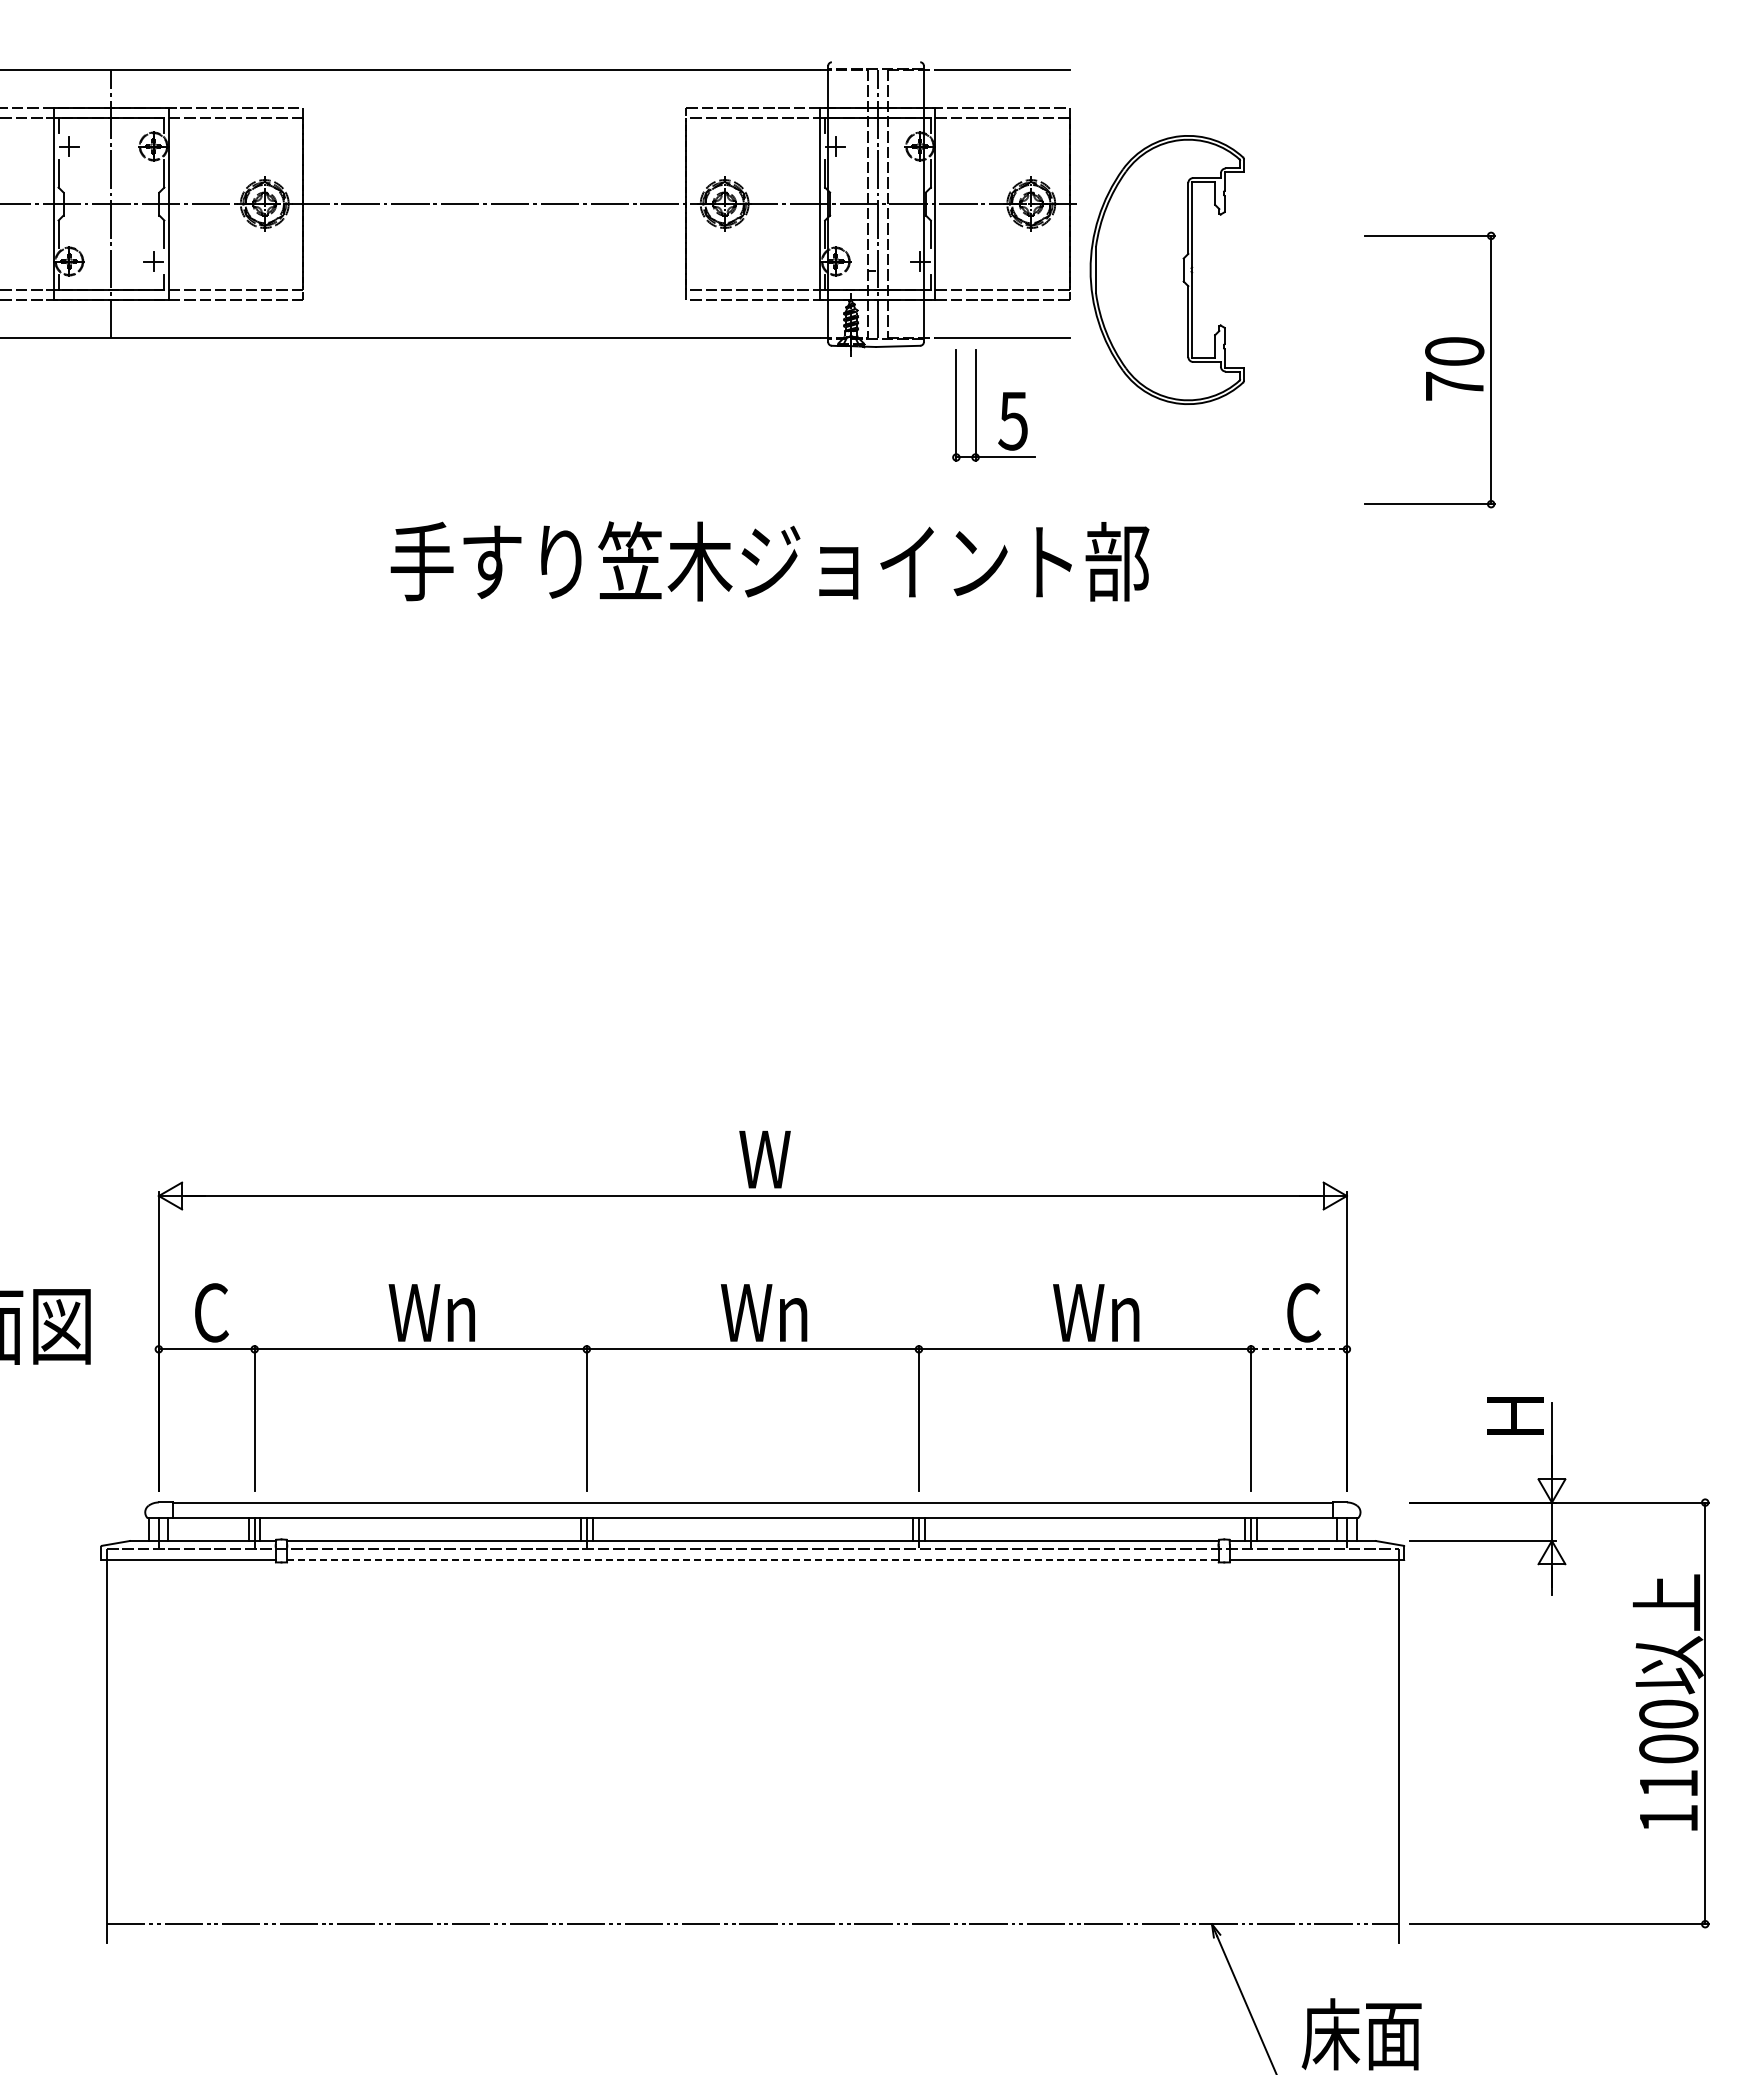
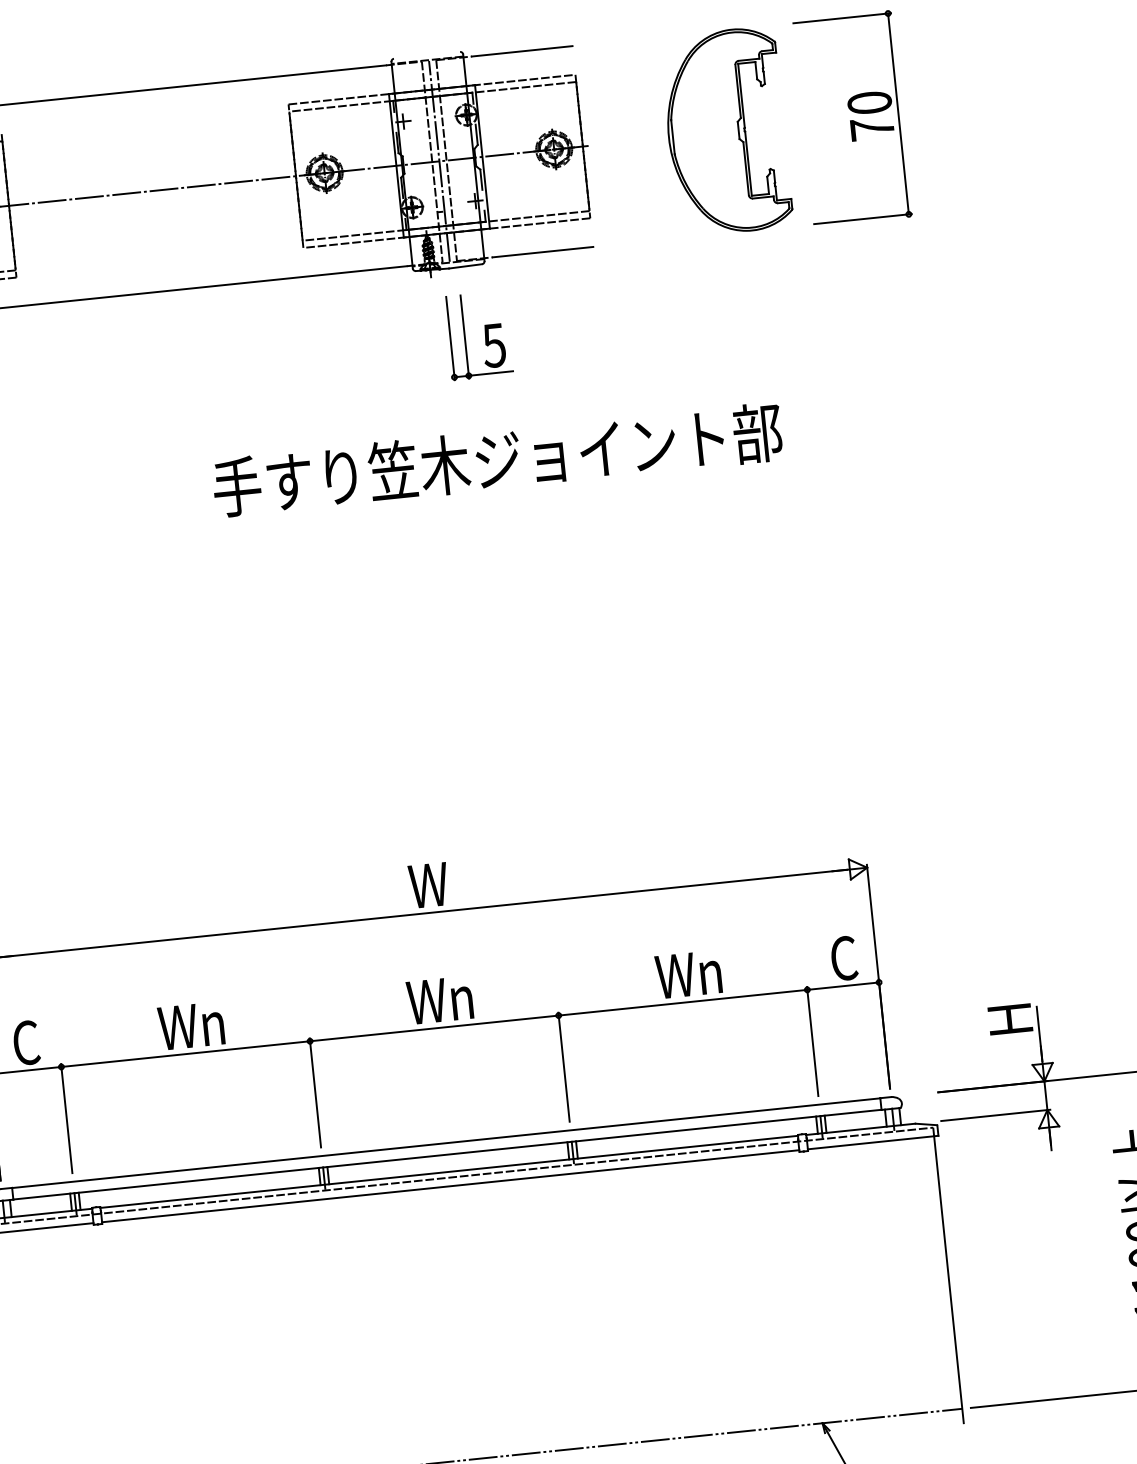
part: (1166, 269) -> (725, 131), moved
part: (1429, 369) -> (852, 118), moved
part: (1002, 405) -> (485, 334), moved
text: (769, 561) -> (497, 459), moved
line: (1299, 1349) -> (843, 986), dashed -> solid
line: (752, 1560) -> (450, 1186), dashed -> solid

